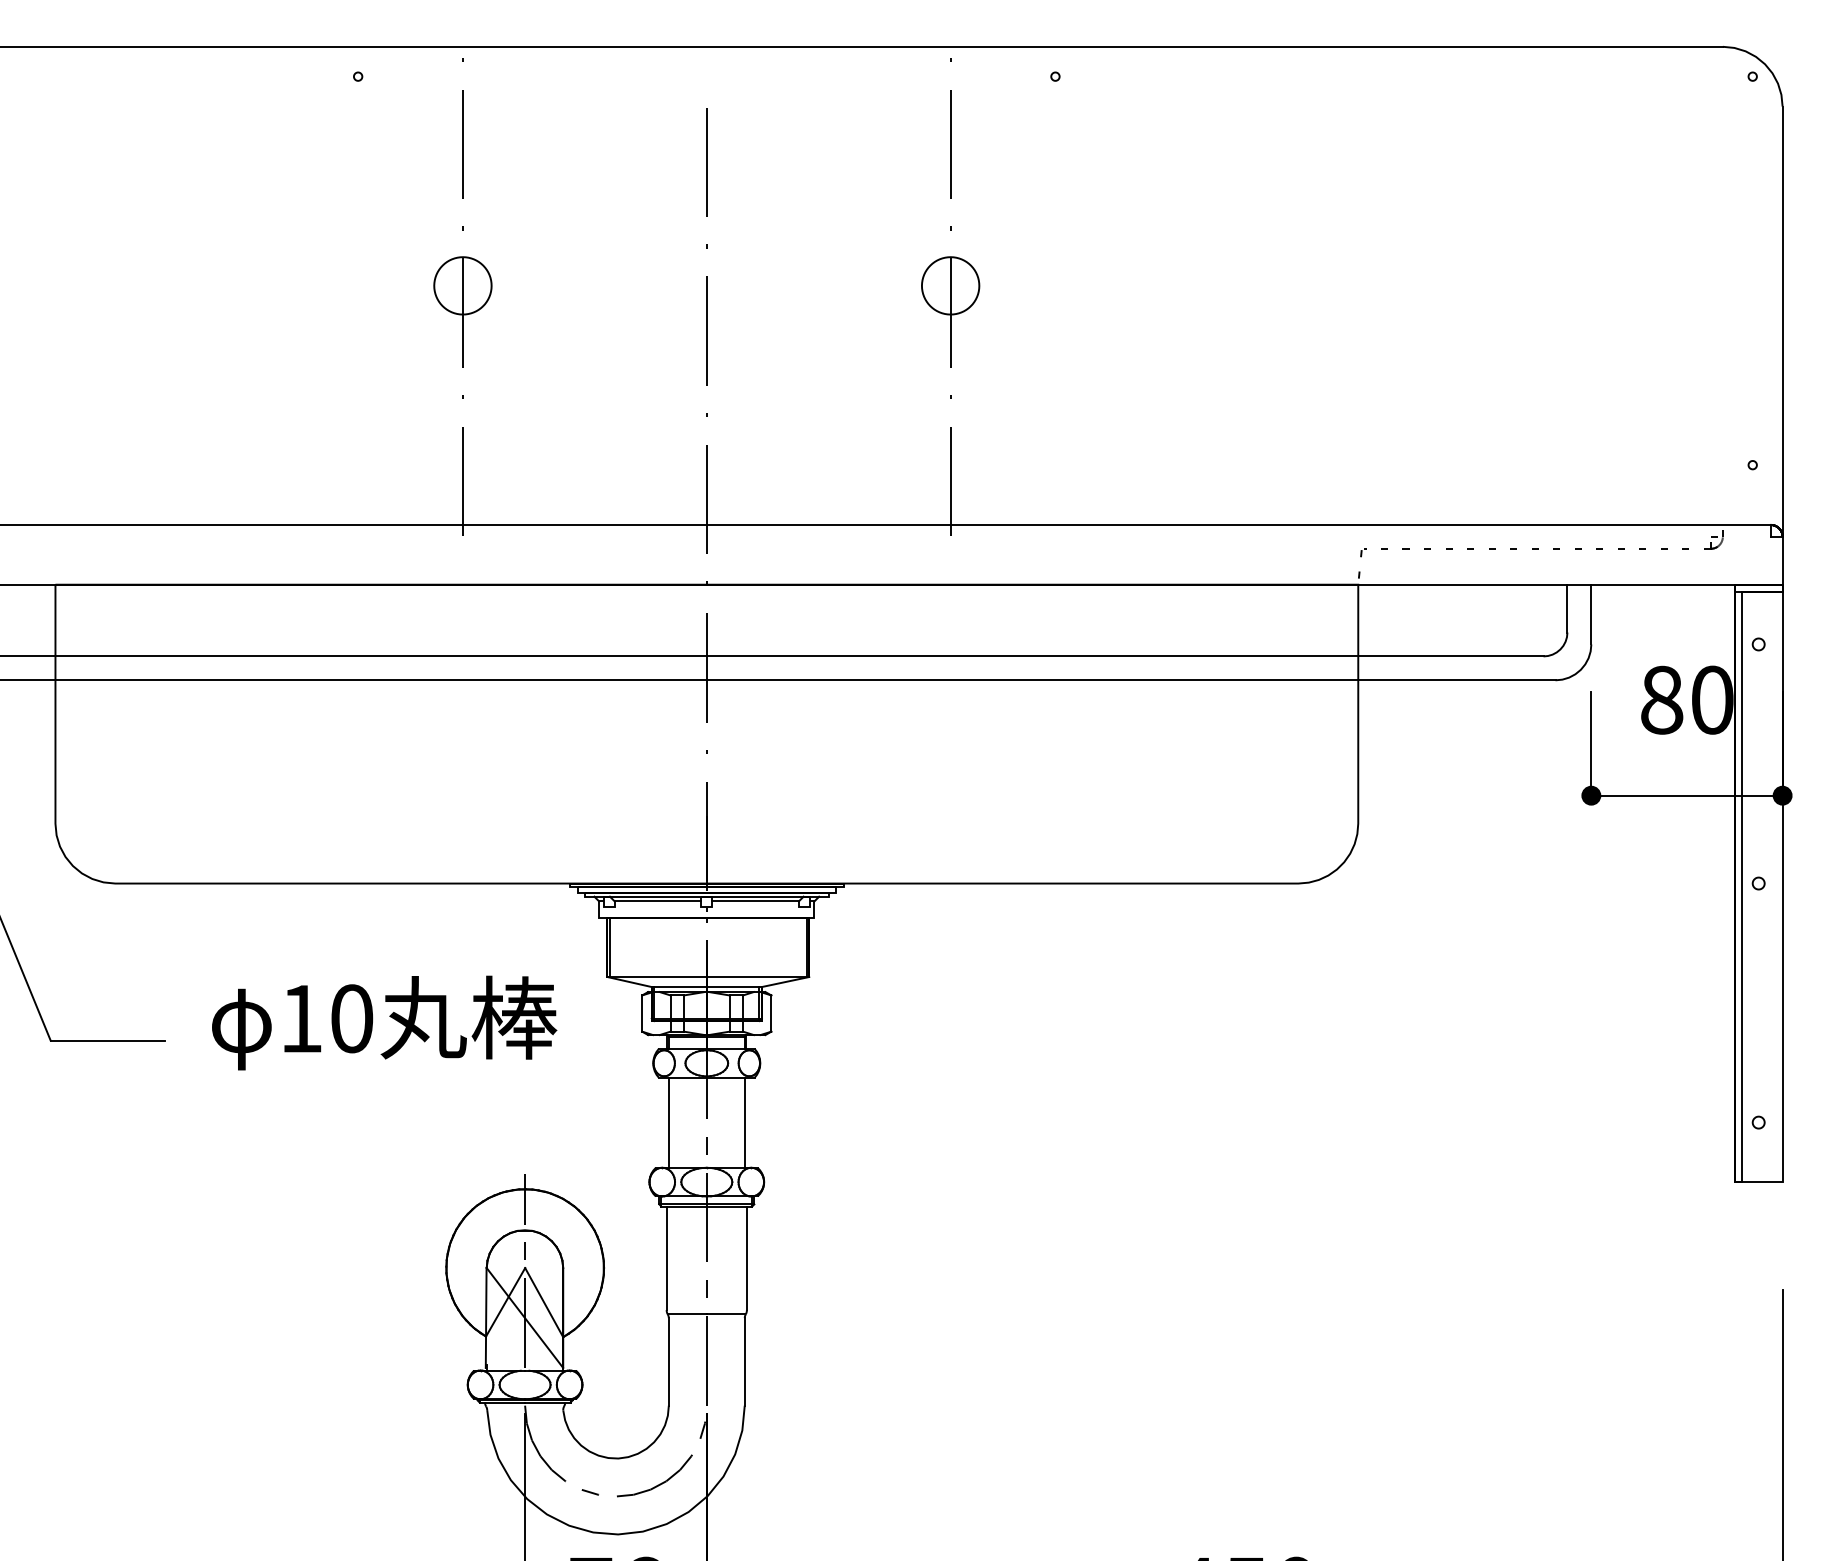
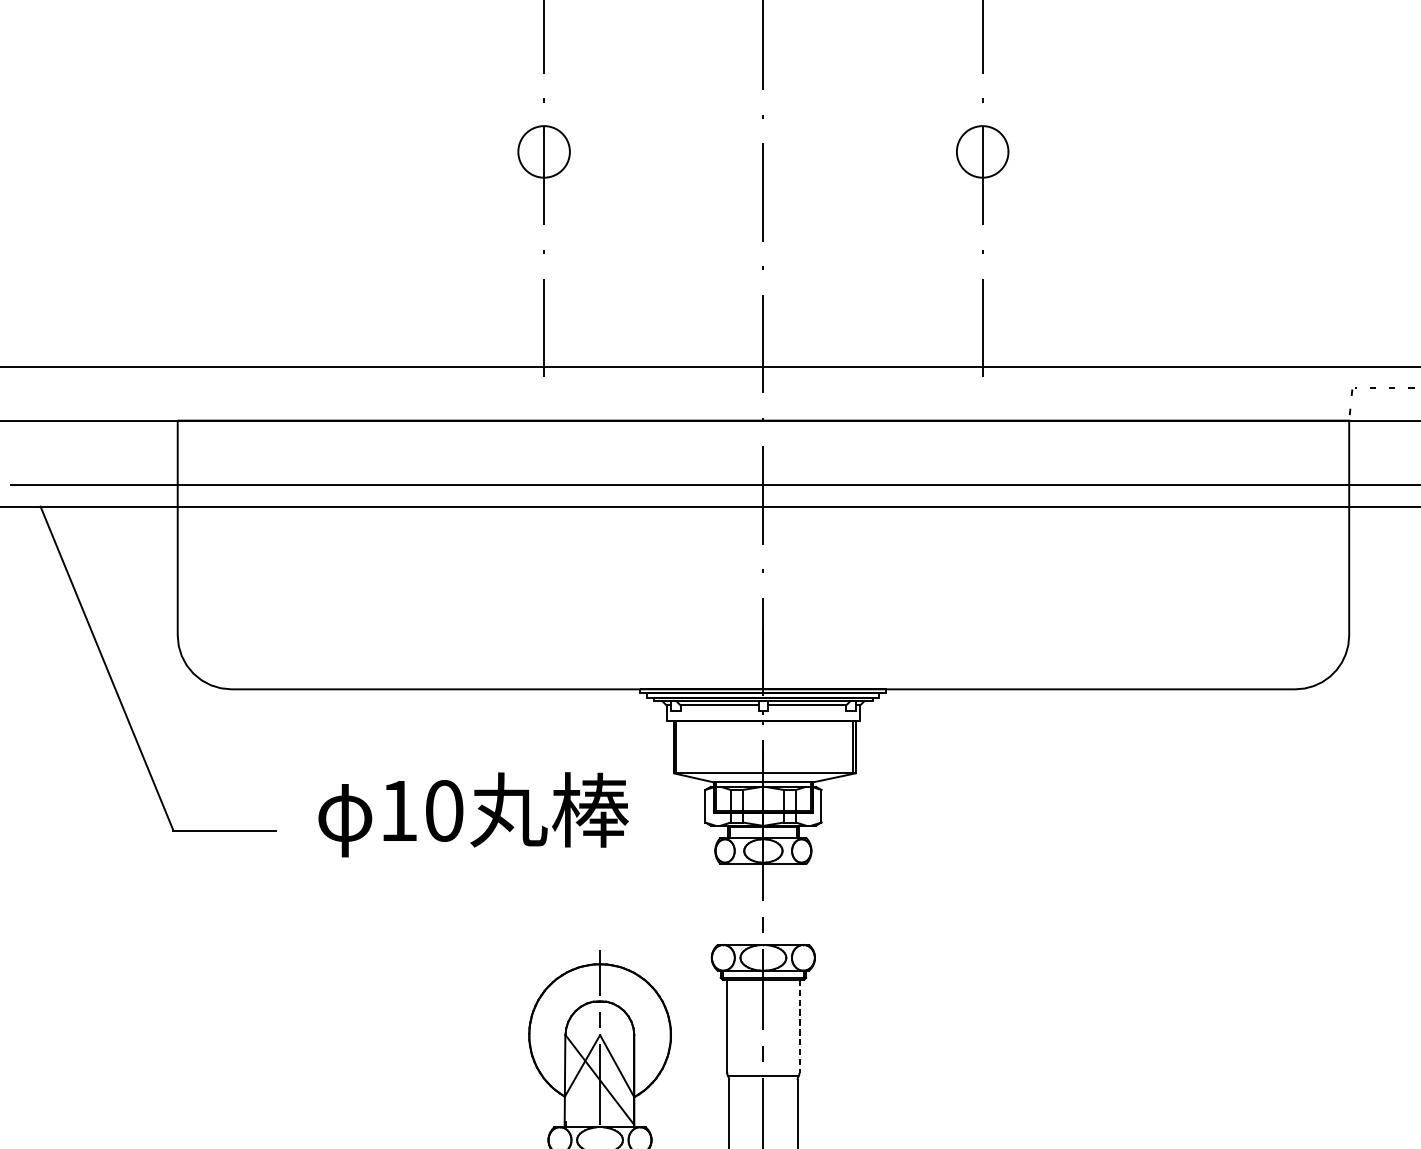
line: (668, 1122) -> (728, 904), removed
line: (744, 1122) -> (797, 904), removed
line: (746, 1258) -> (799, 1026), solid -> dashed

